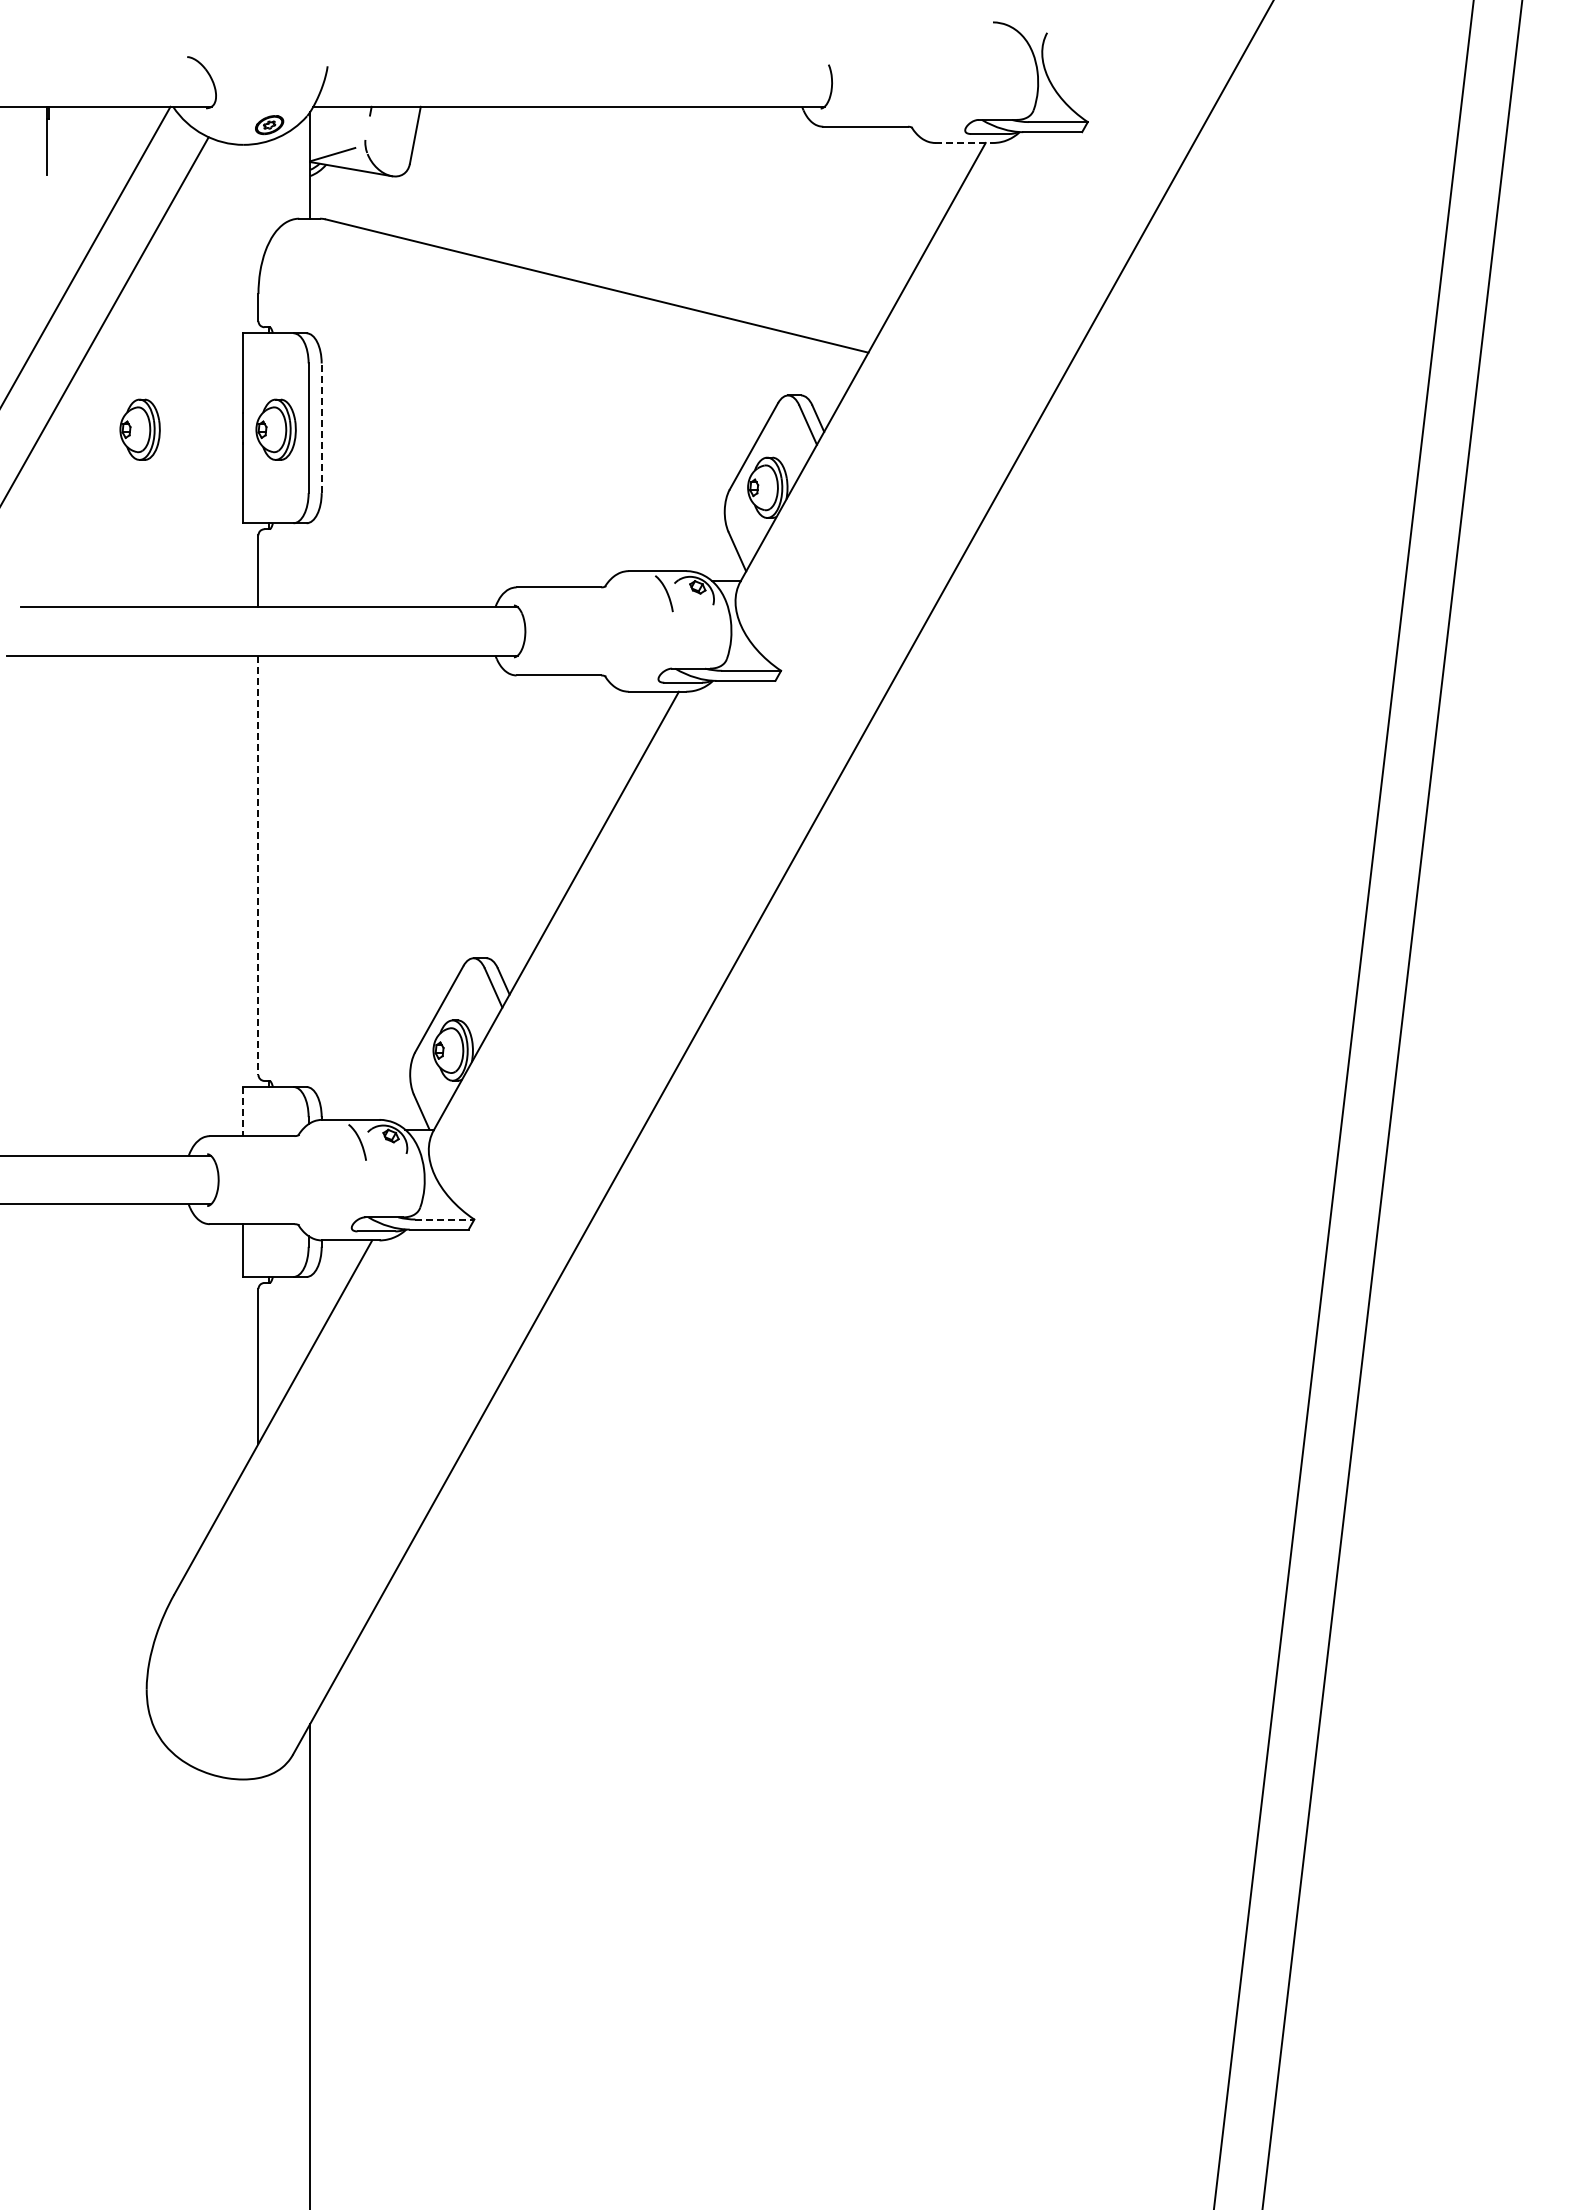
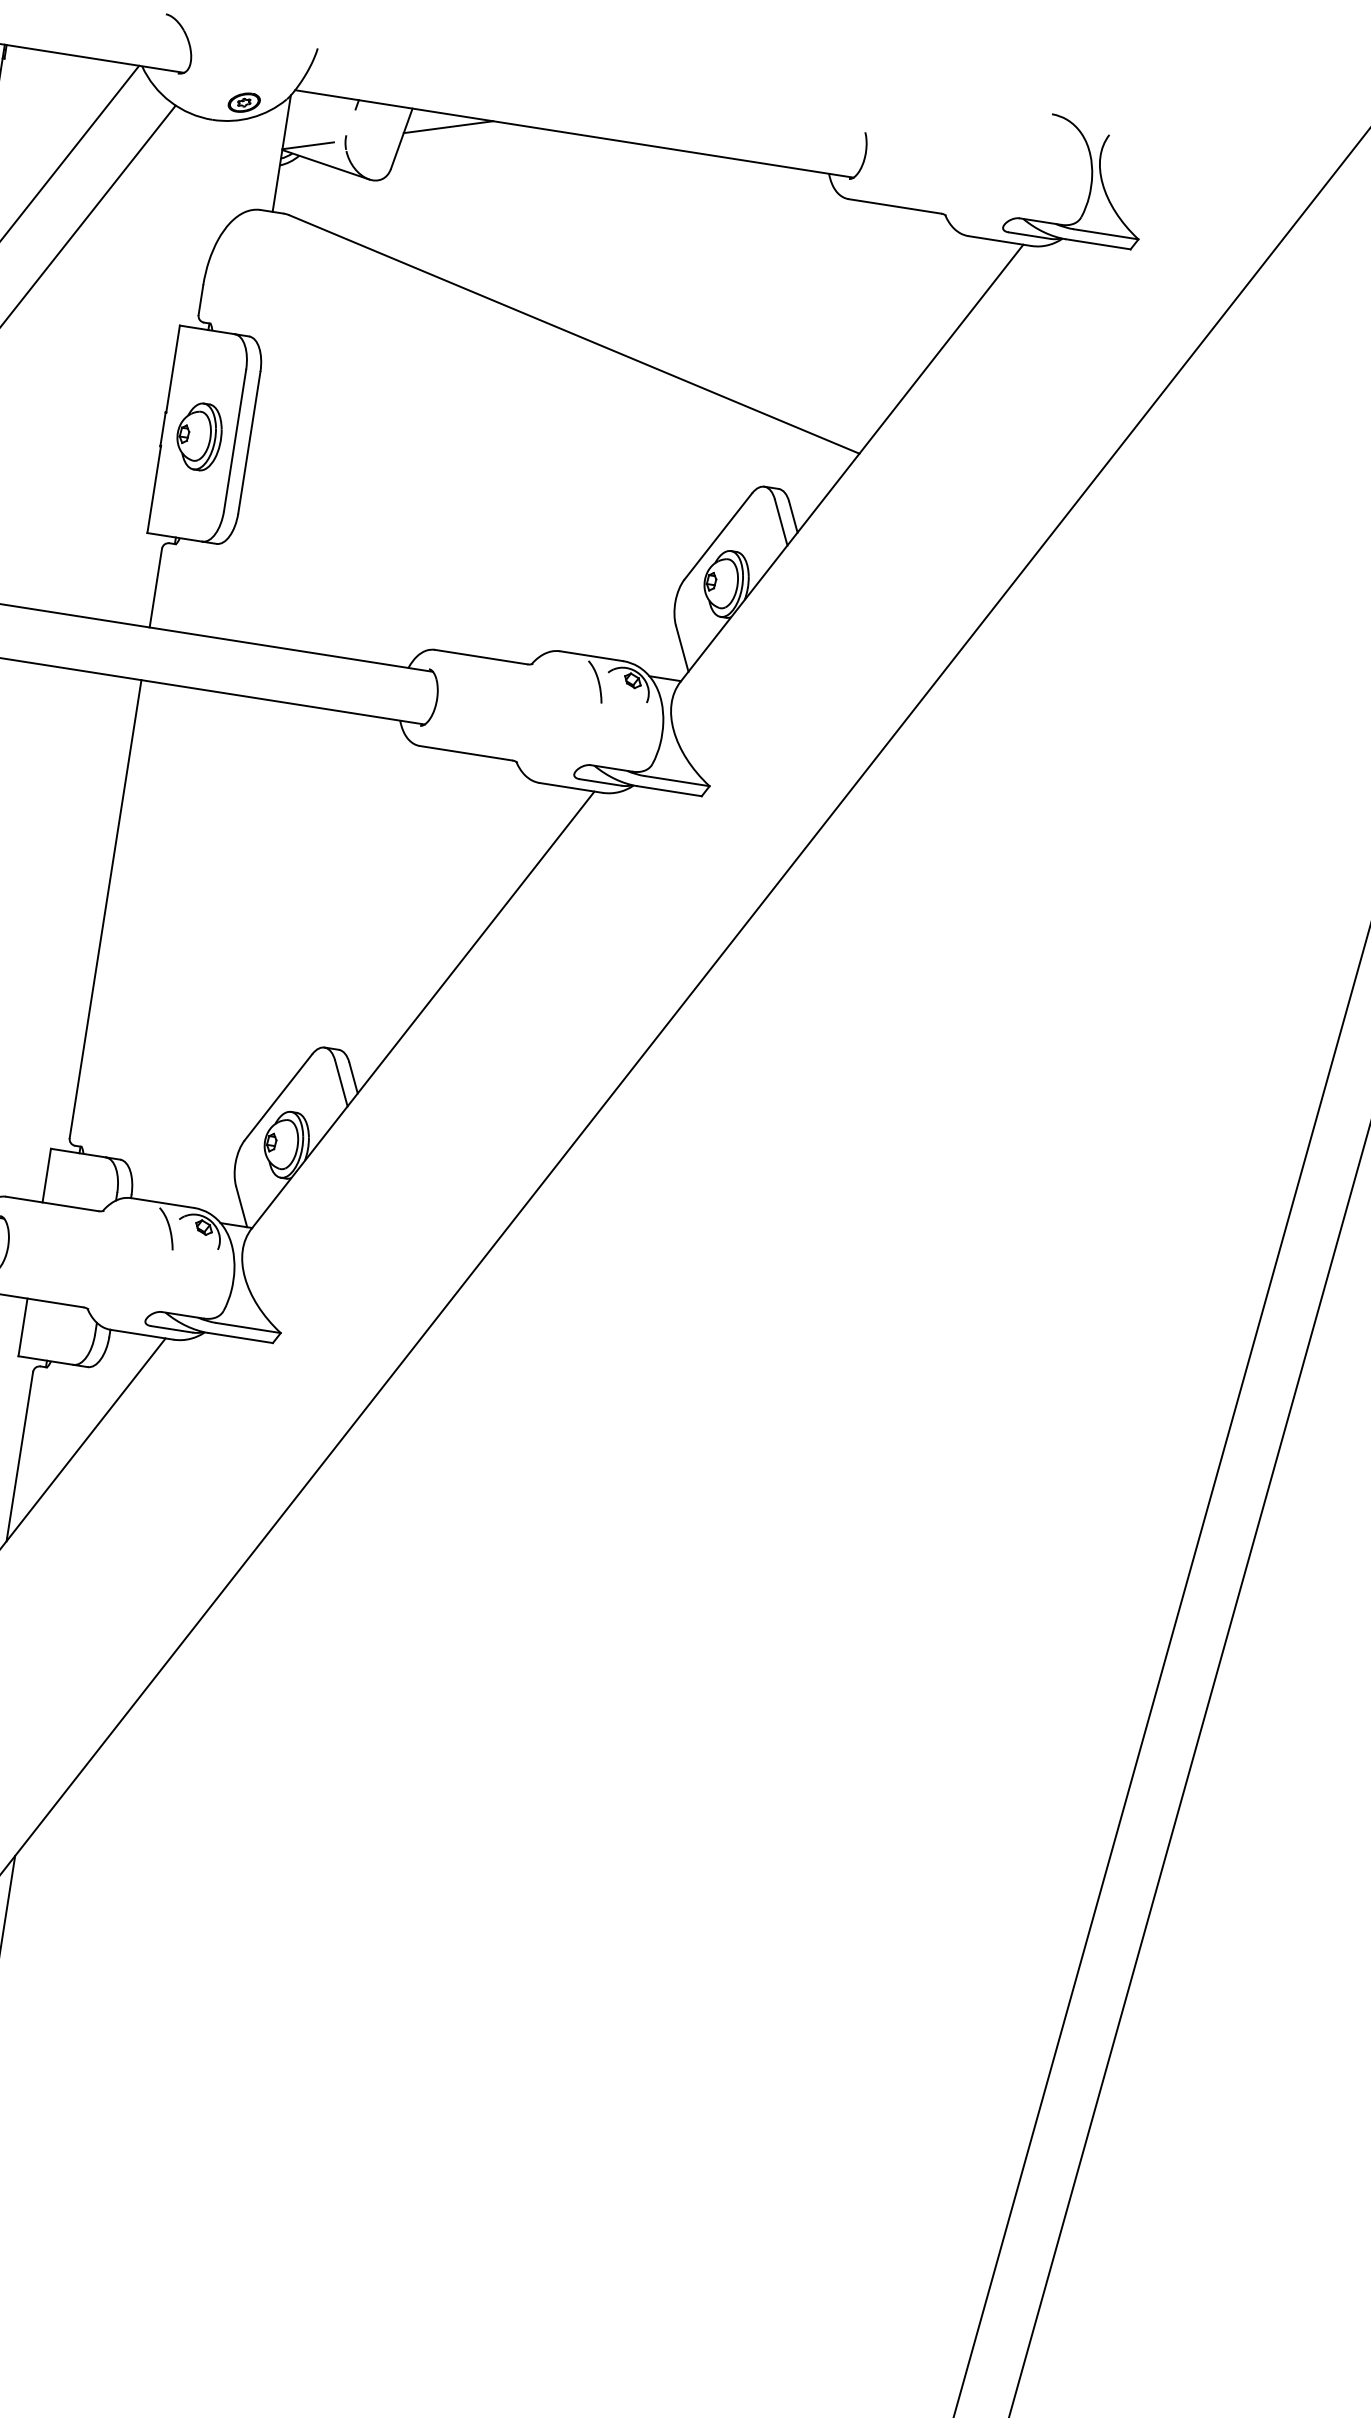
line: (455, 117) -> (448, 126), added
line: (964, 143) -> (1000, 241), dashed -> solid
line: (321, 428) -> (249, 442), dashed -> solid
part: (139, 429) -> (50, 412), removed
line: (258, 865) -> (105, 909), dashed -> solid
line: (243, 1111) -> (47, 1175), dashed -> solid
line: (445, 1219) -> (249, 1328), dashed -> solid

